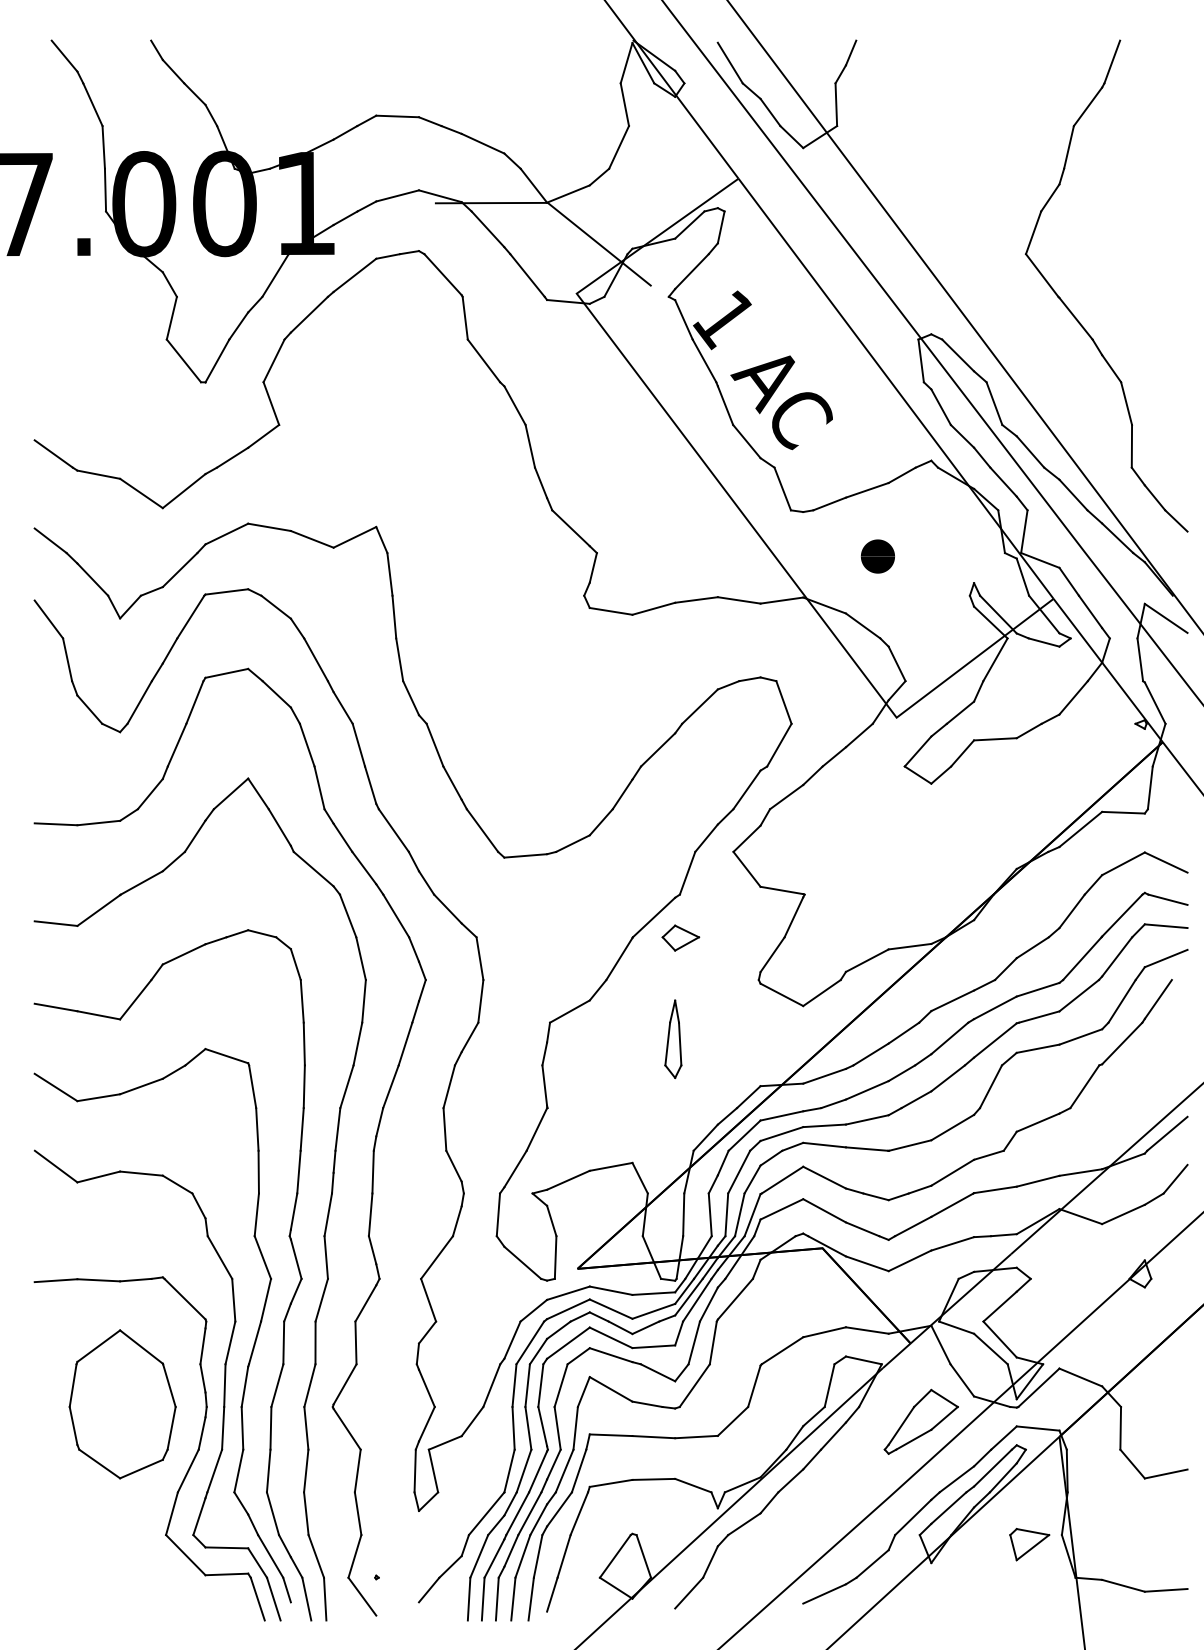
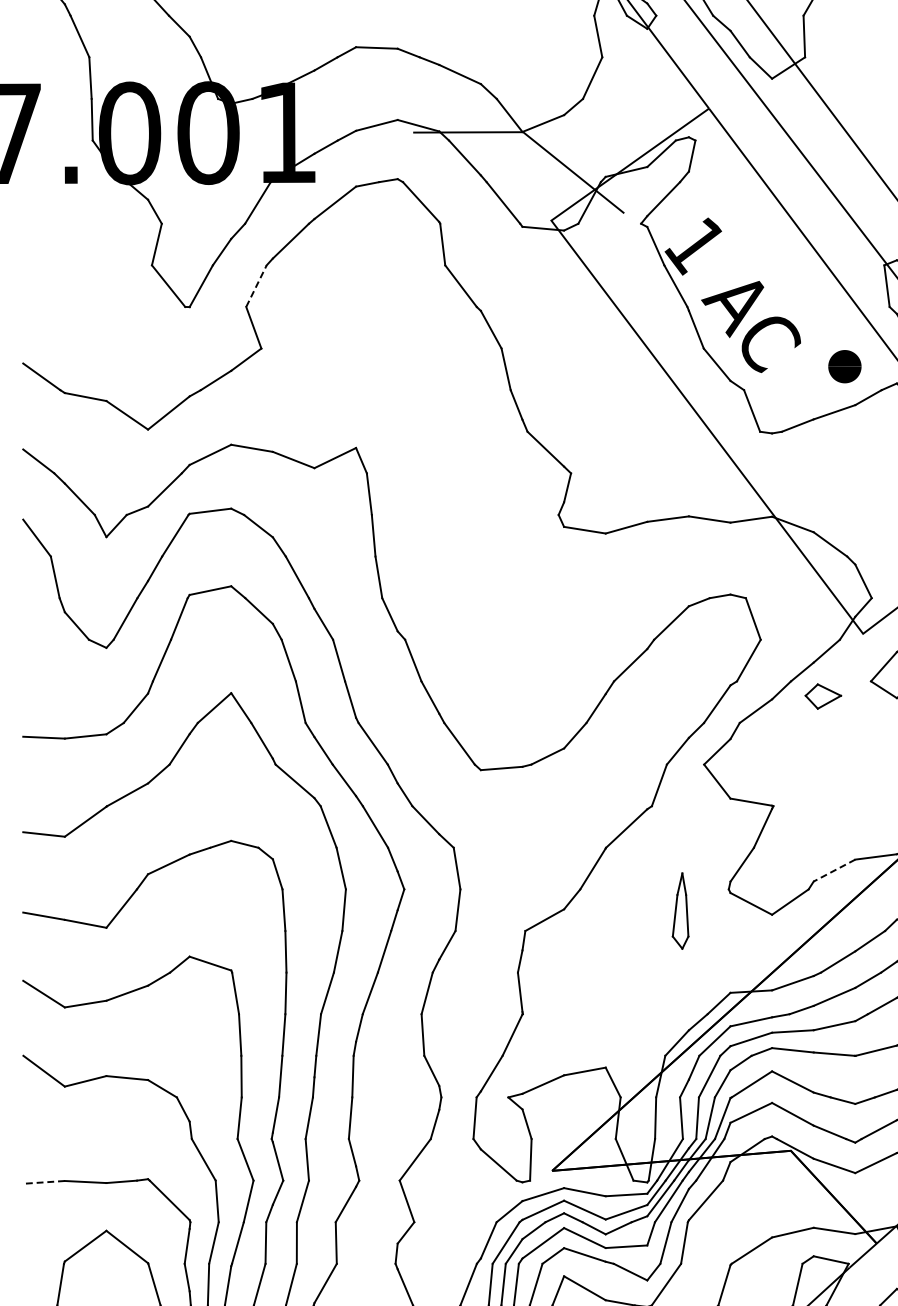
line: (274, 360) -> (256, 285), solid -> dashed
text: (877, 556) -> (844, 366), moved
part: (680, 937) -> (823, 695), moved
line: (866, 960) -> (833, 870), solid -> dashed
part: (673, 1039) -> (680, 911), moved
line: (55, 1280) -> (43, 1182), solid -> dashed

